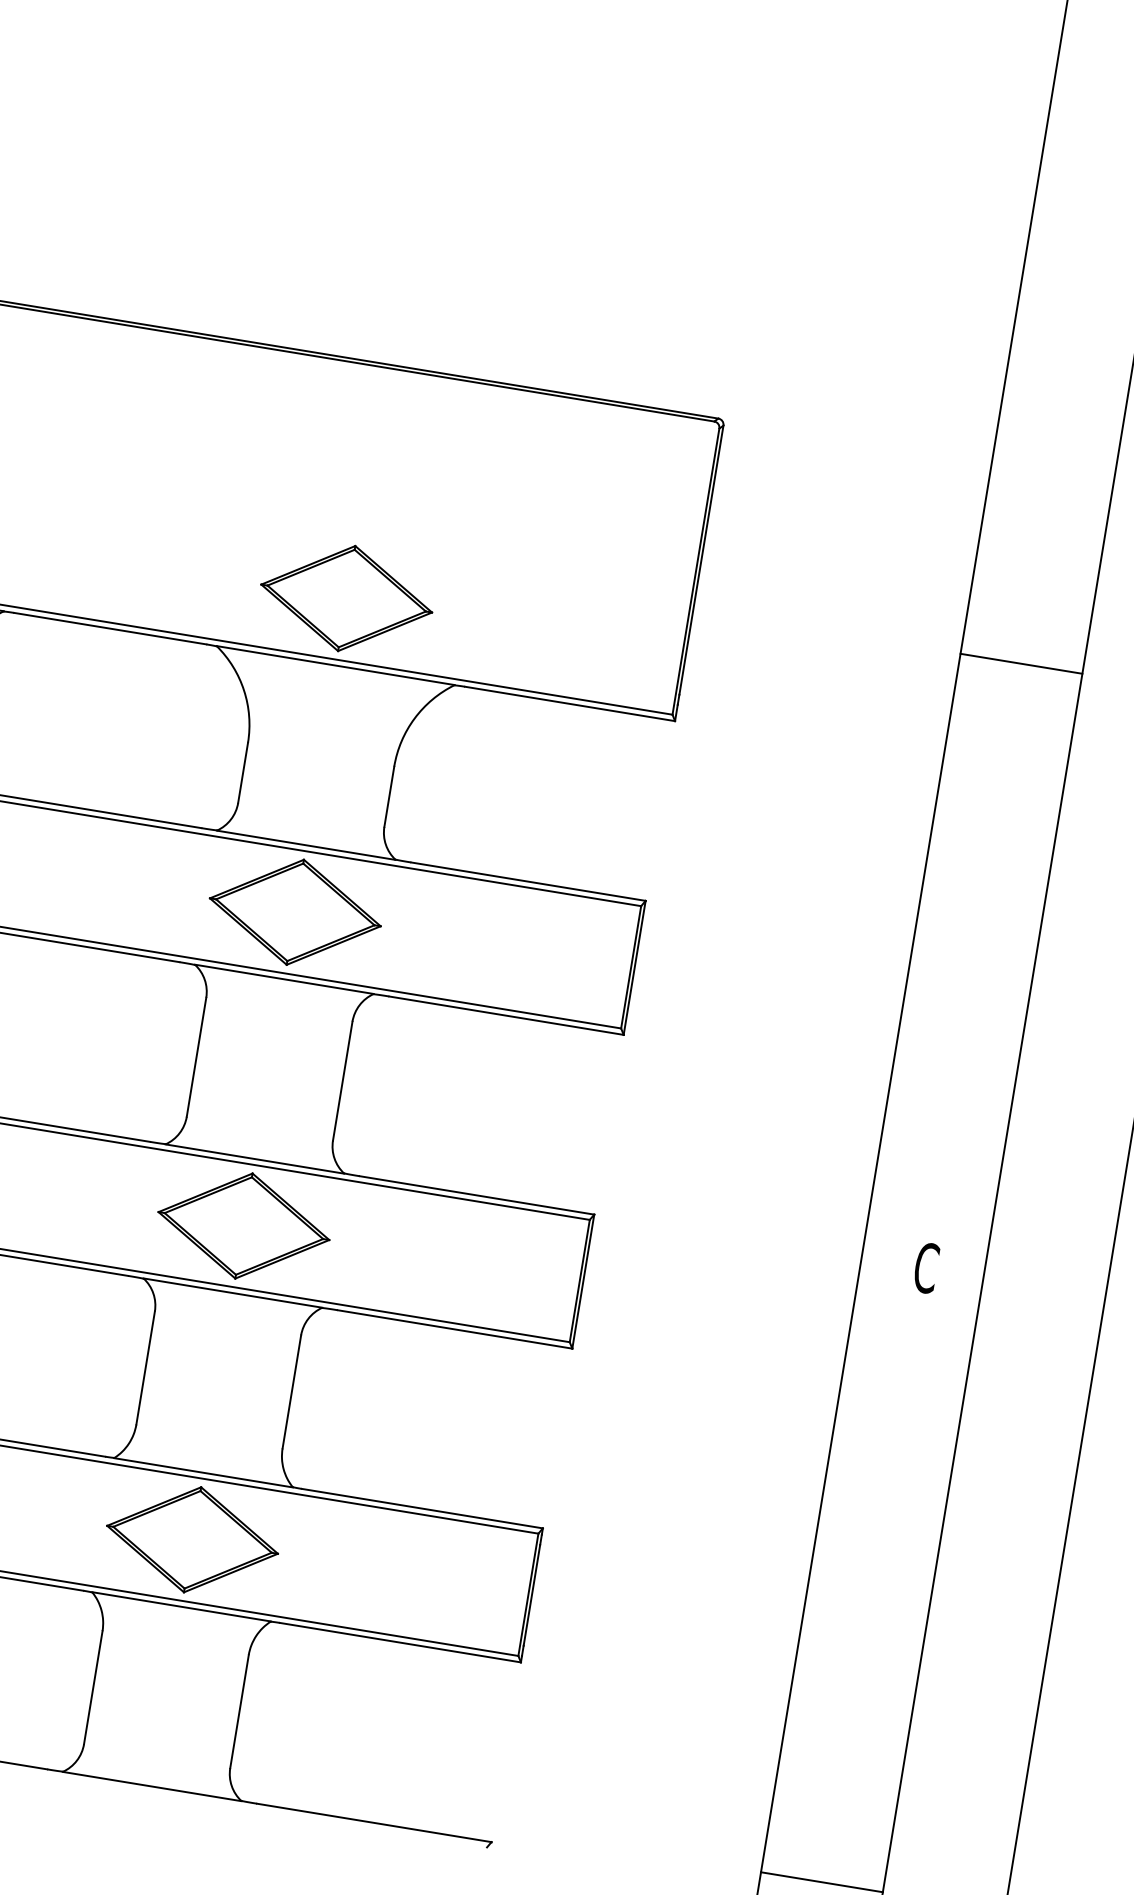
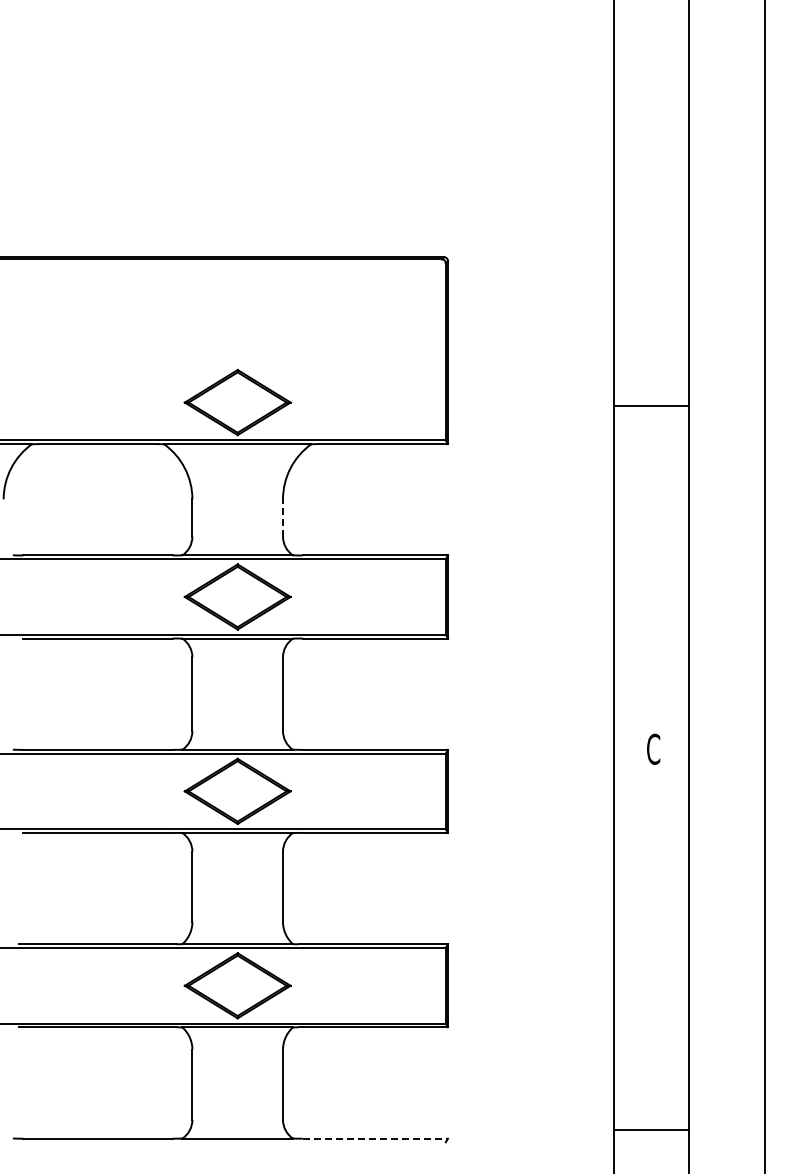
line: (1021, 664) -> (651, 406), moved
line: (389, 797) -> (283, 518), solid -> dashed
line: (374, 1822) -> (375, 1138), solid -> dashed

